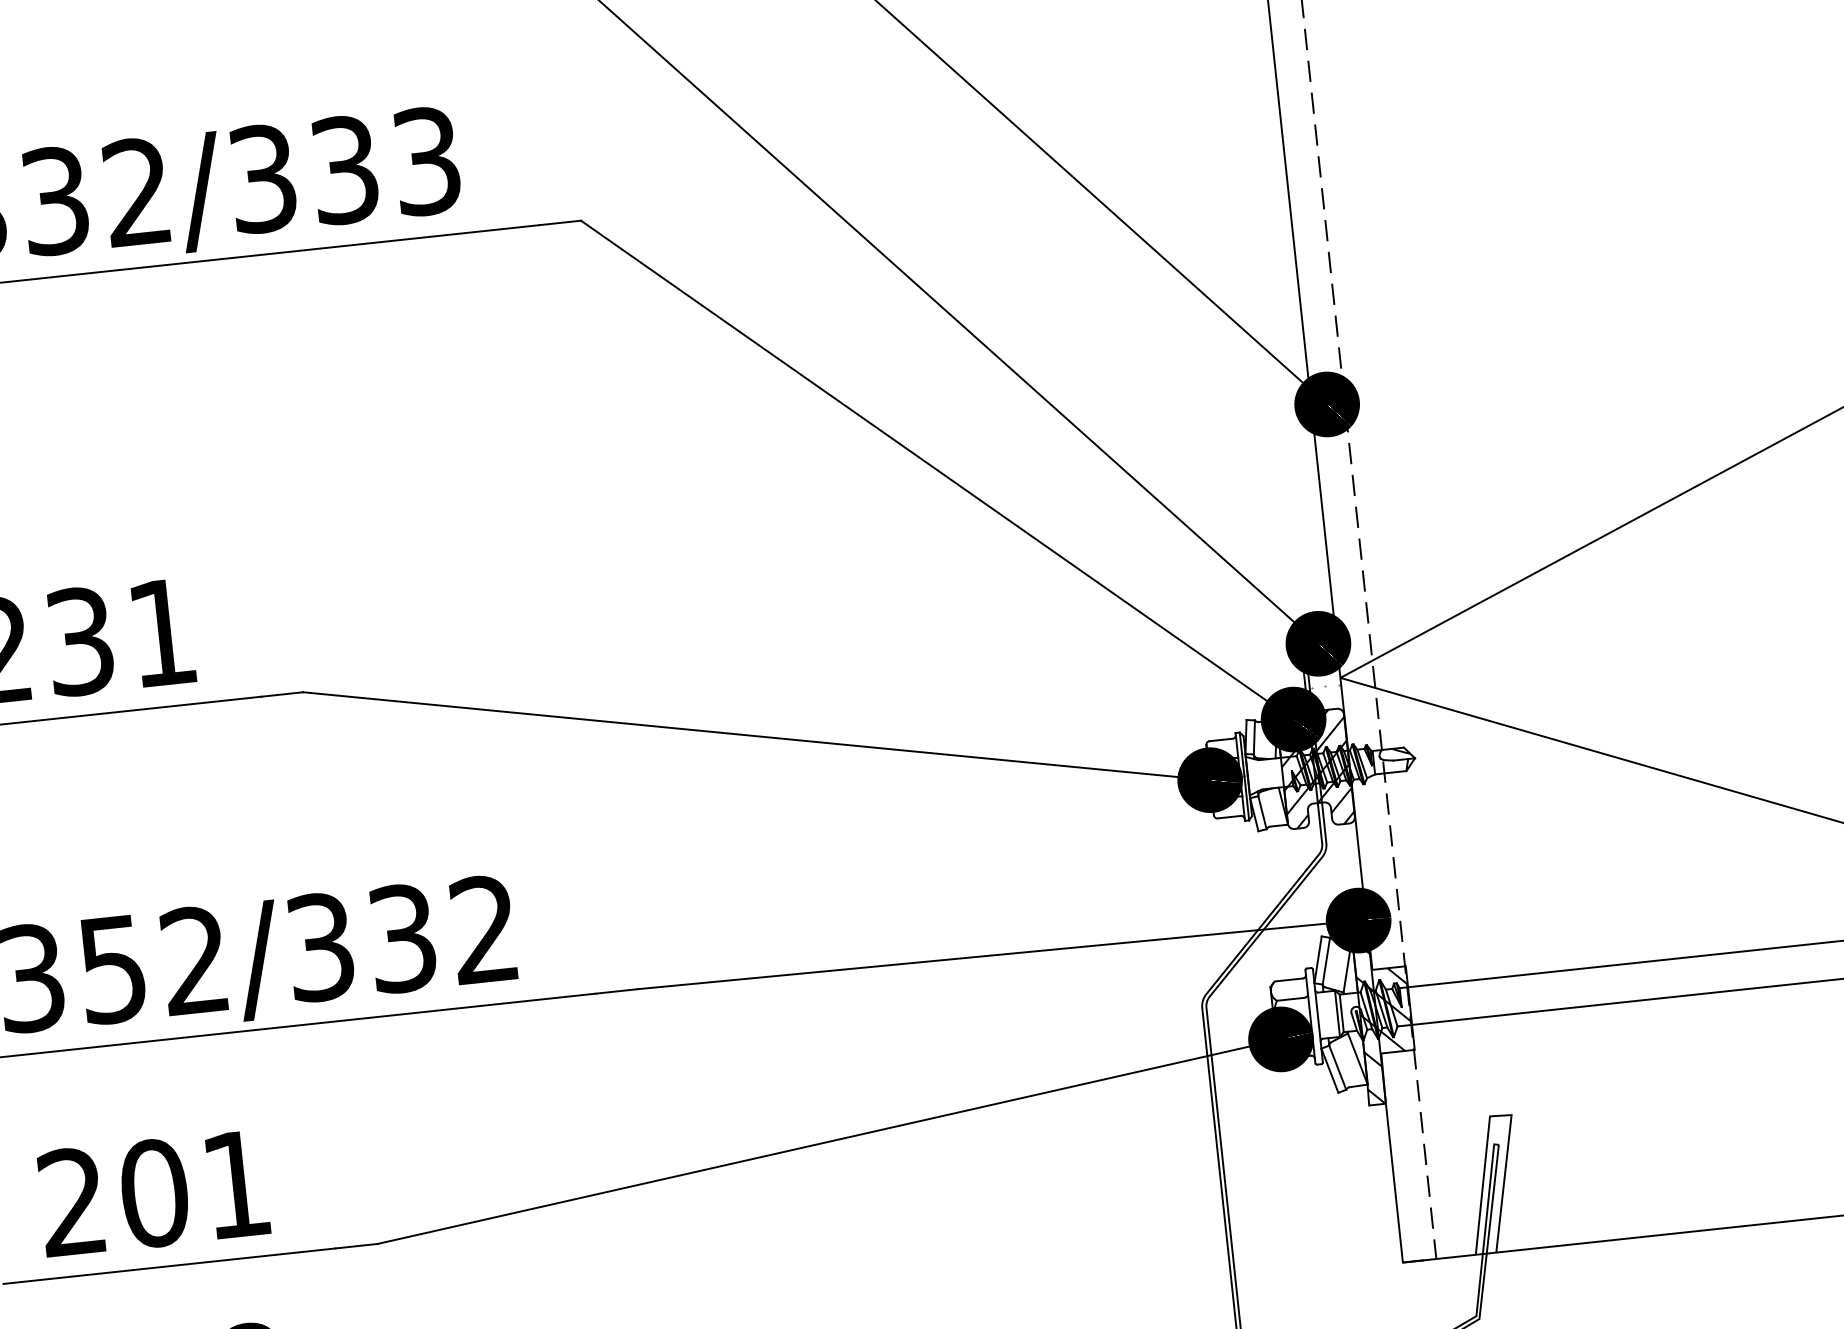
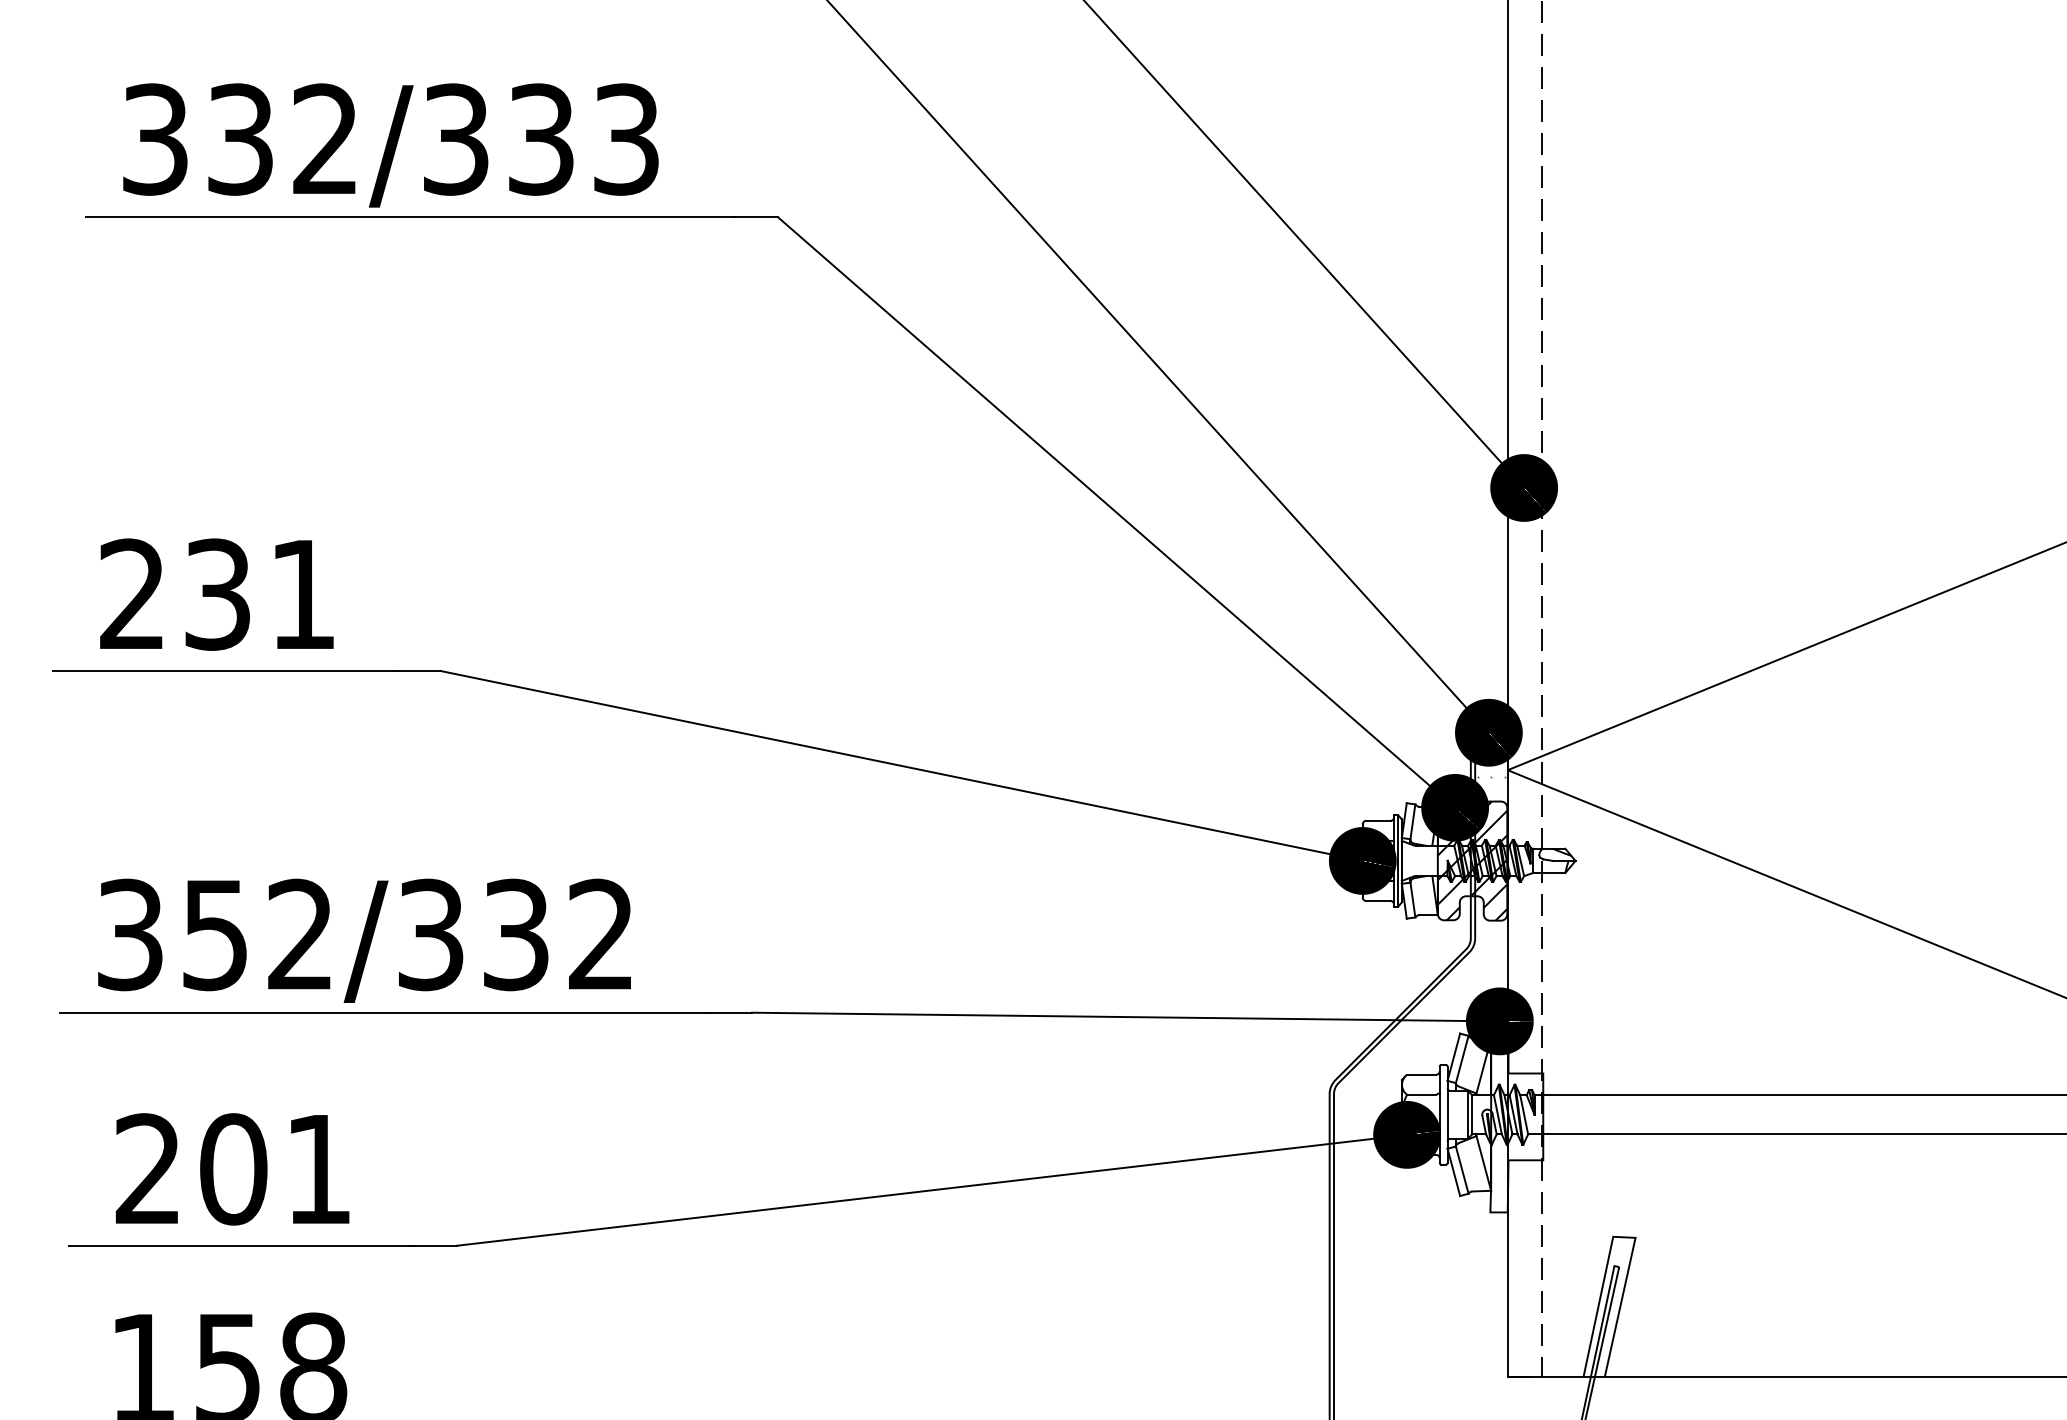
hatch: (1385, 1020) -> (1516, 1126), removed

